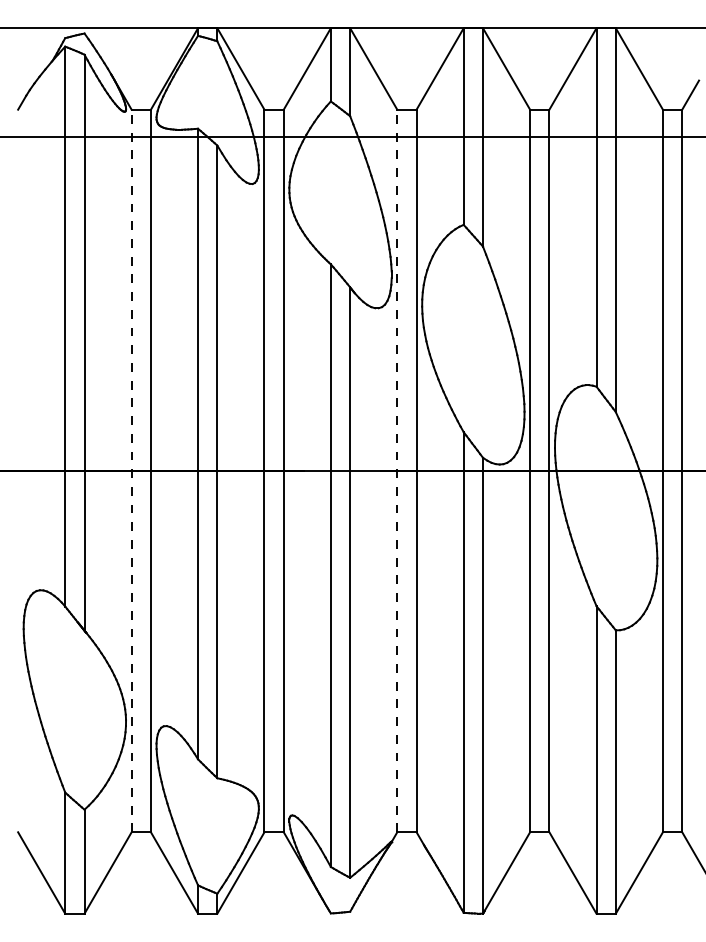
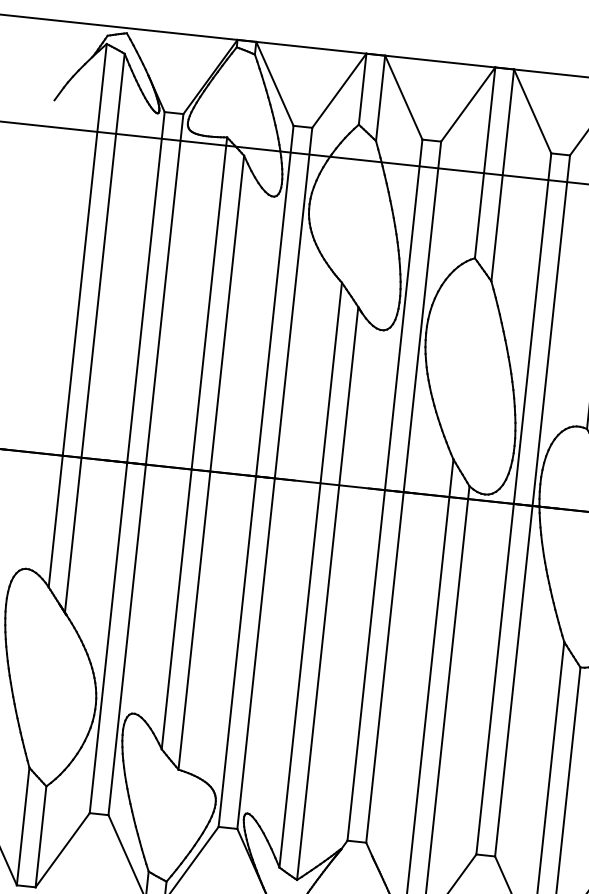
line: (131, 470) -> (127, 462), dashed -> solid
line: (397, 470) -> (385, 489), dashed -> solid

